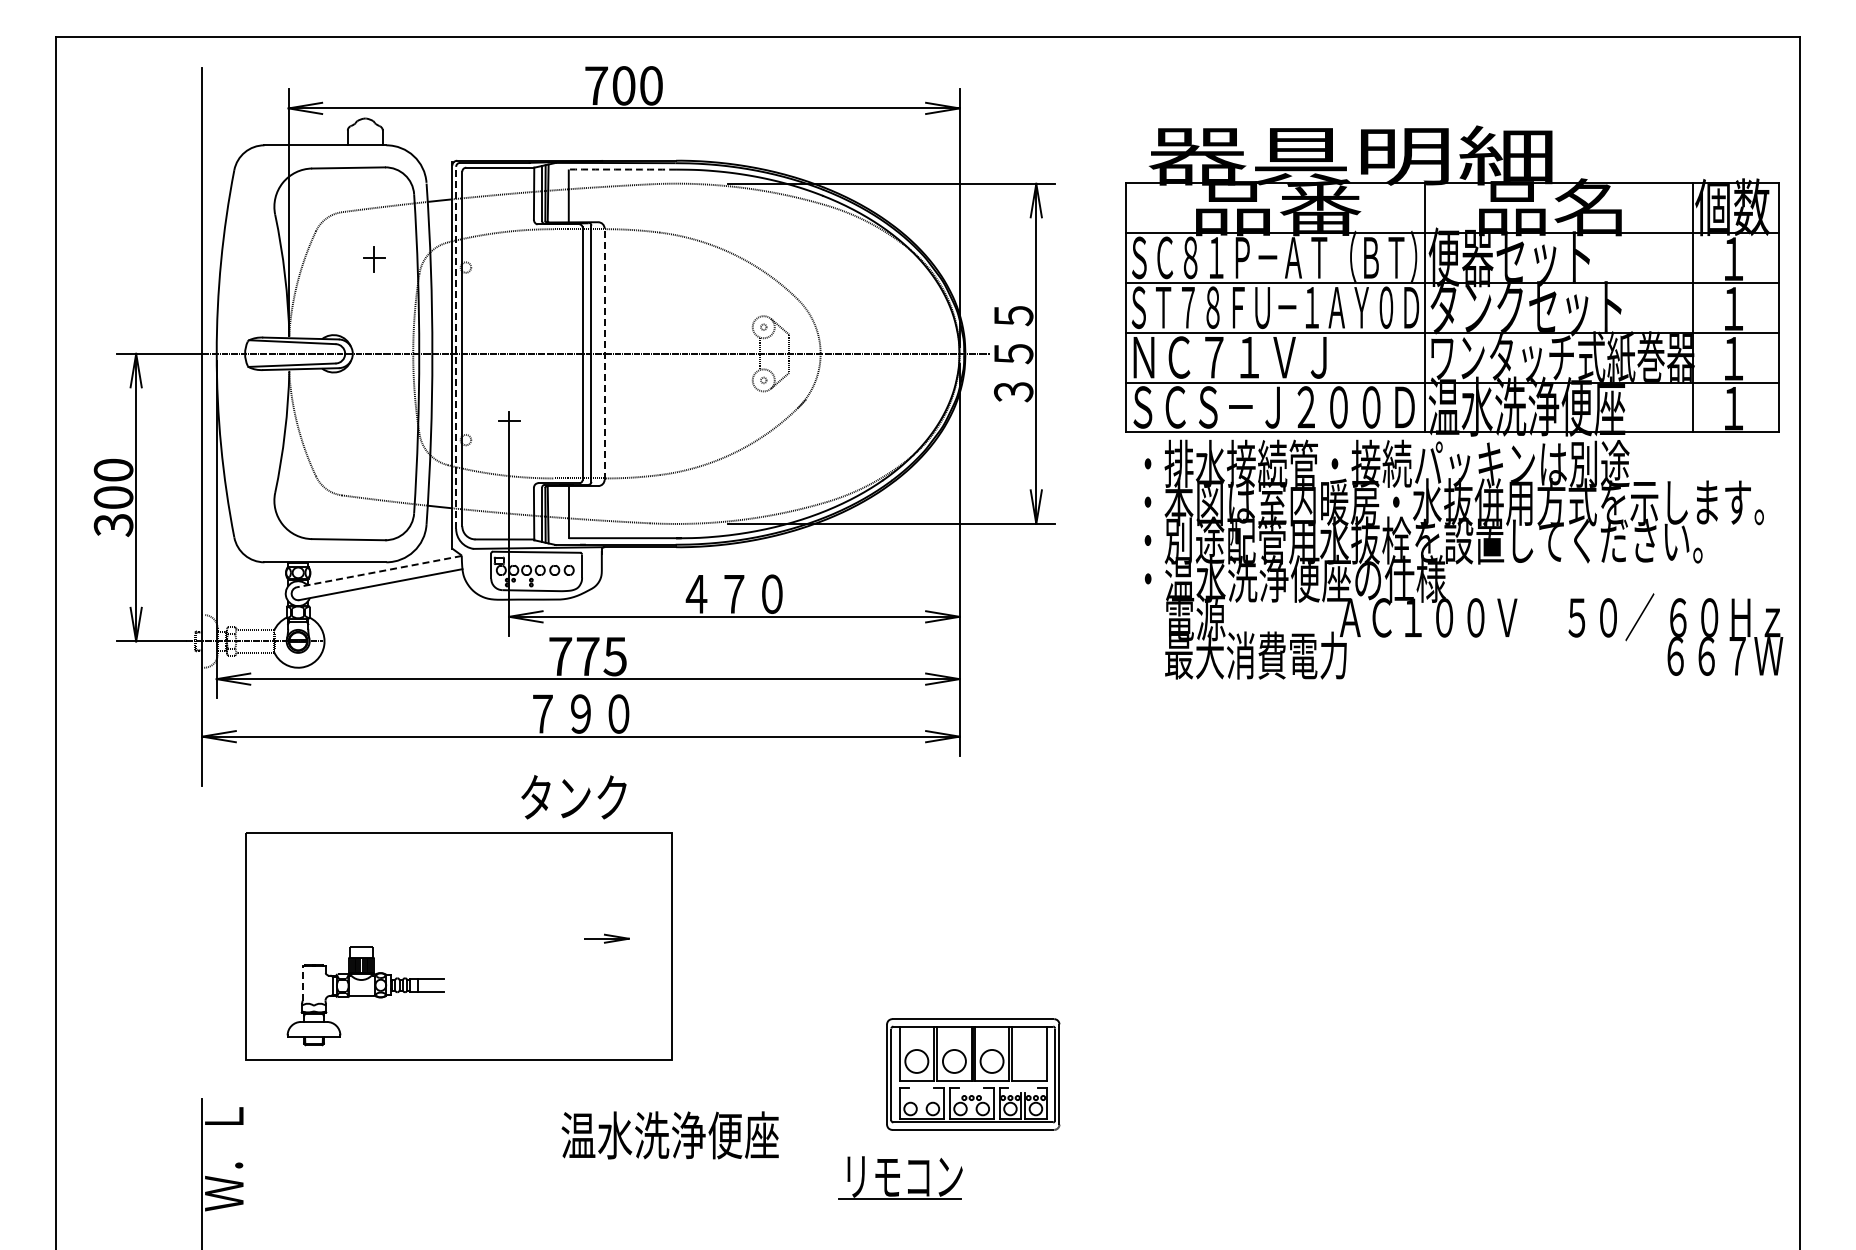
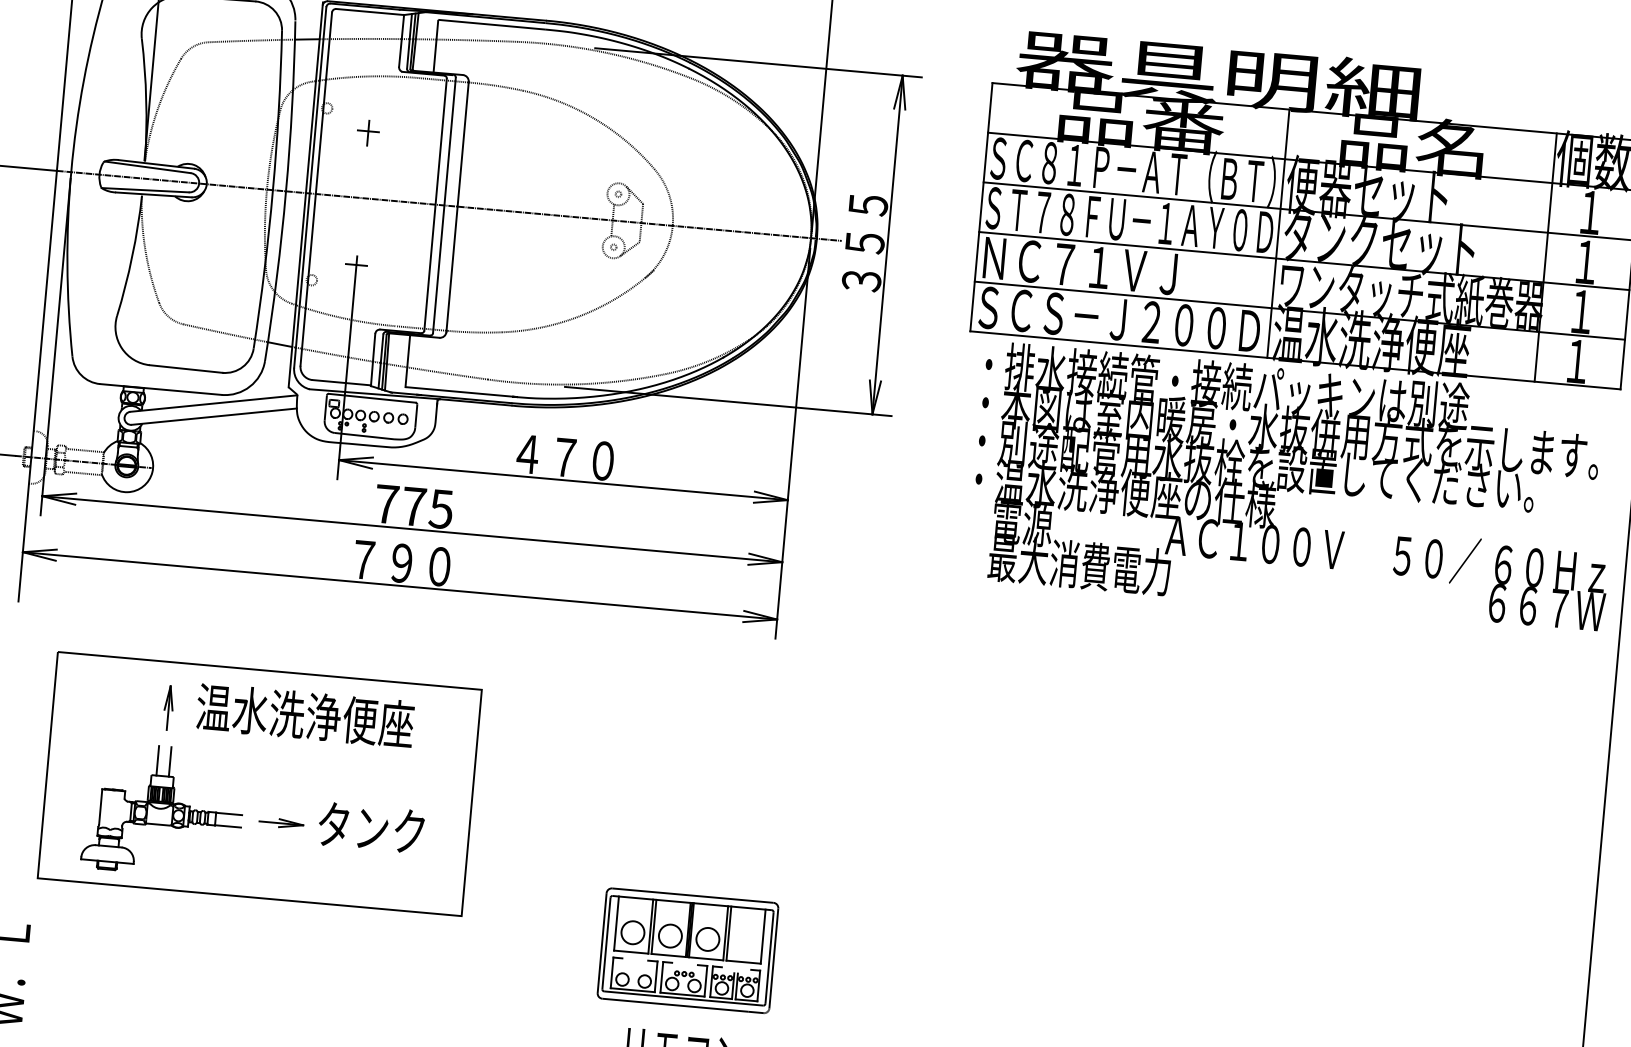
arc: (622, 169) -> (491, 24), dashed -> solid
part: (374, 259) -> (368, 133), moved
line: (456, 347) -> (310, 187), dashed -> solid
line: (604, 353) -> (457, 206), dashed -> solid
line: (379, 571) -> (214, 403), dashed -> solid
text: (573, 797) -> (370, 828), moved
part: (361, 878) -> (168, 707), added
line: (355, 932) -> (158, 760), added
line: (367, 932) -> (169, 761), added
part: (606, 938) -> (280, 823), moved
line: (302, 983) -> (100, 806), dashed -> solid
part: (973, 1074) -> (688, 950), moved
text: (669, 1135) -> (304, 715), moved

